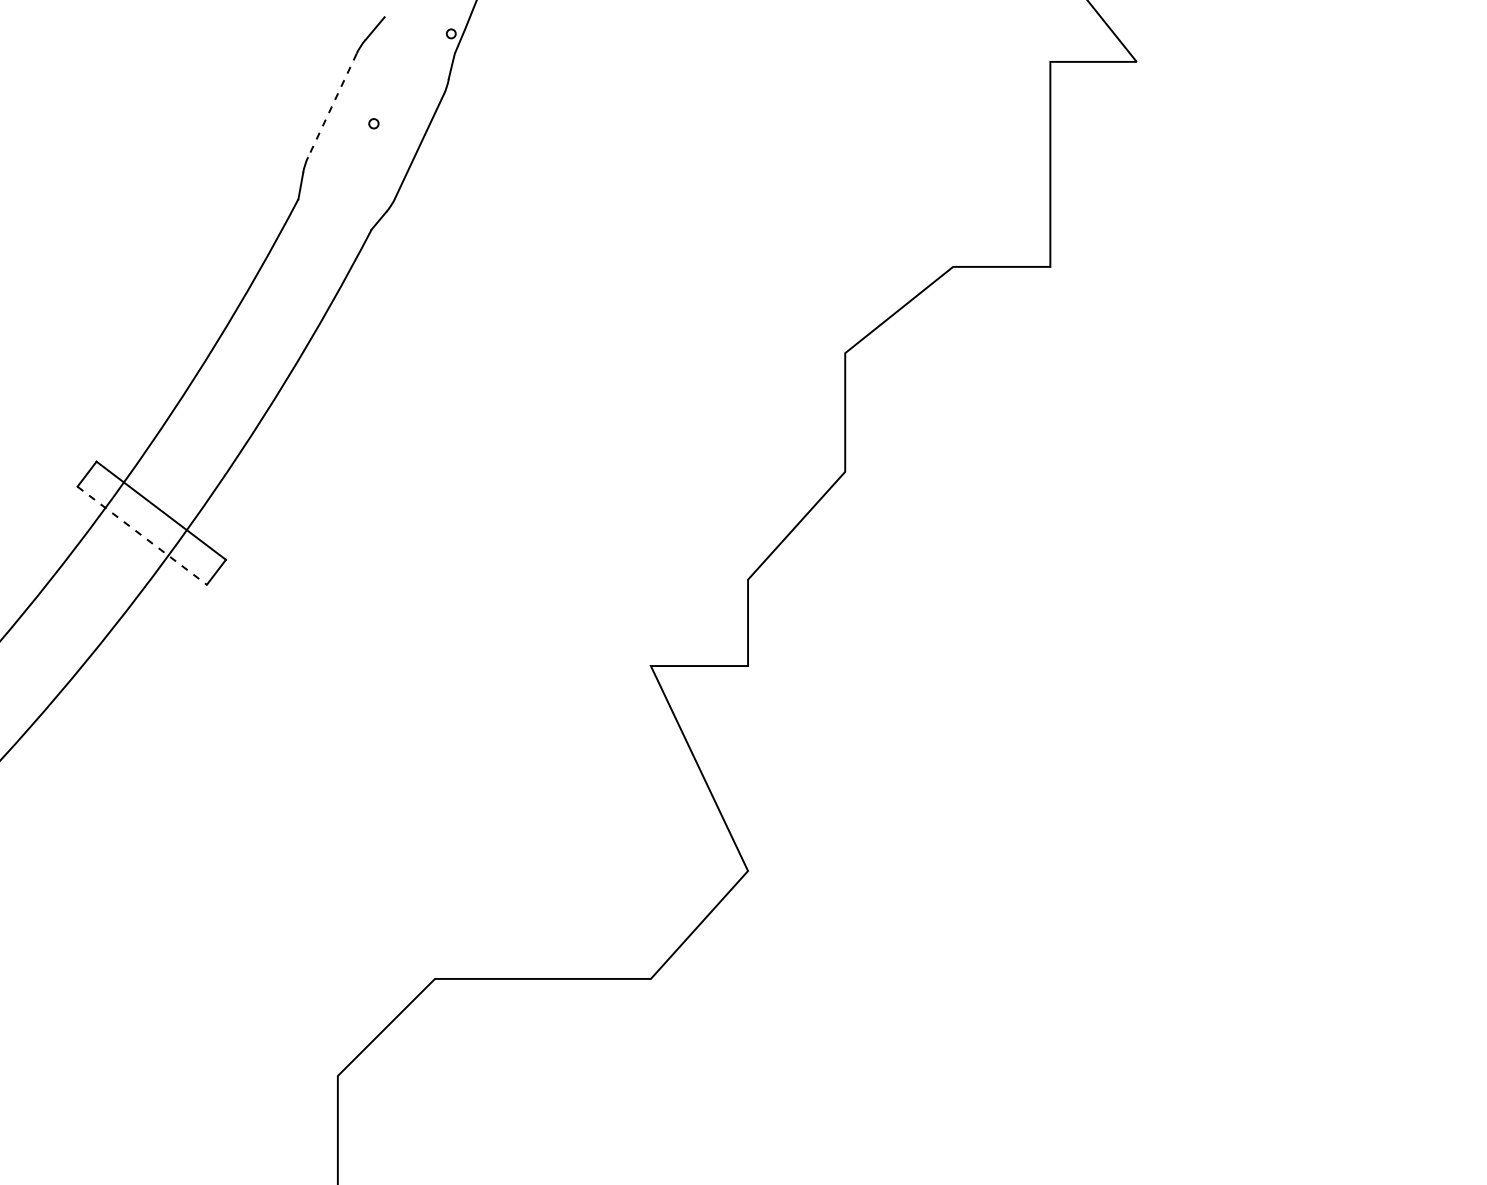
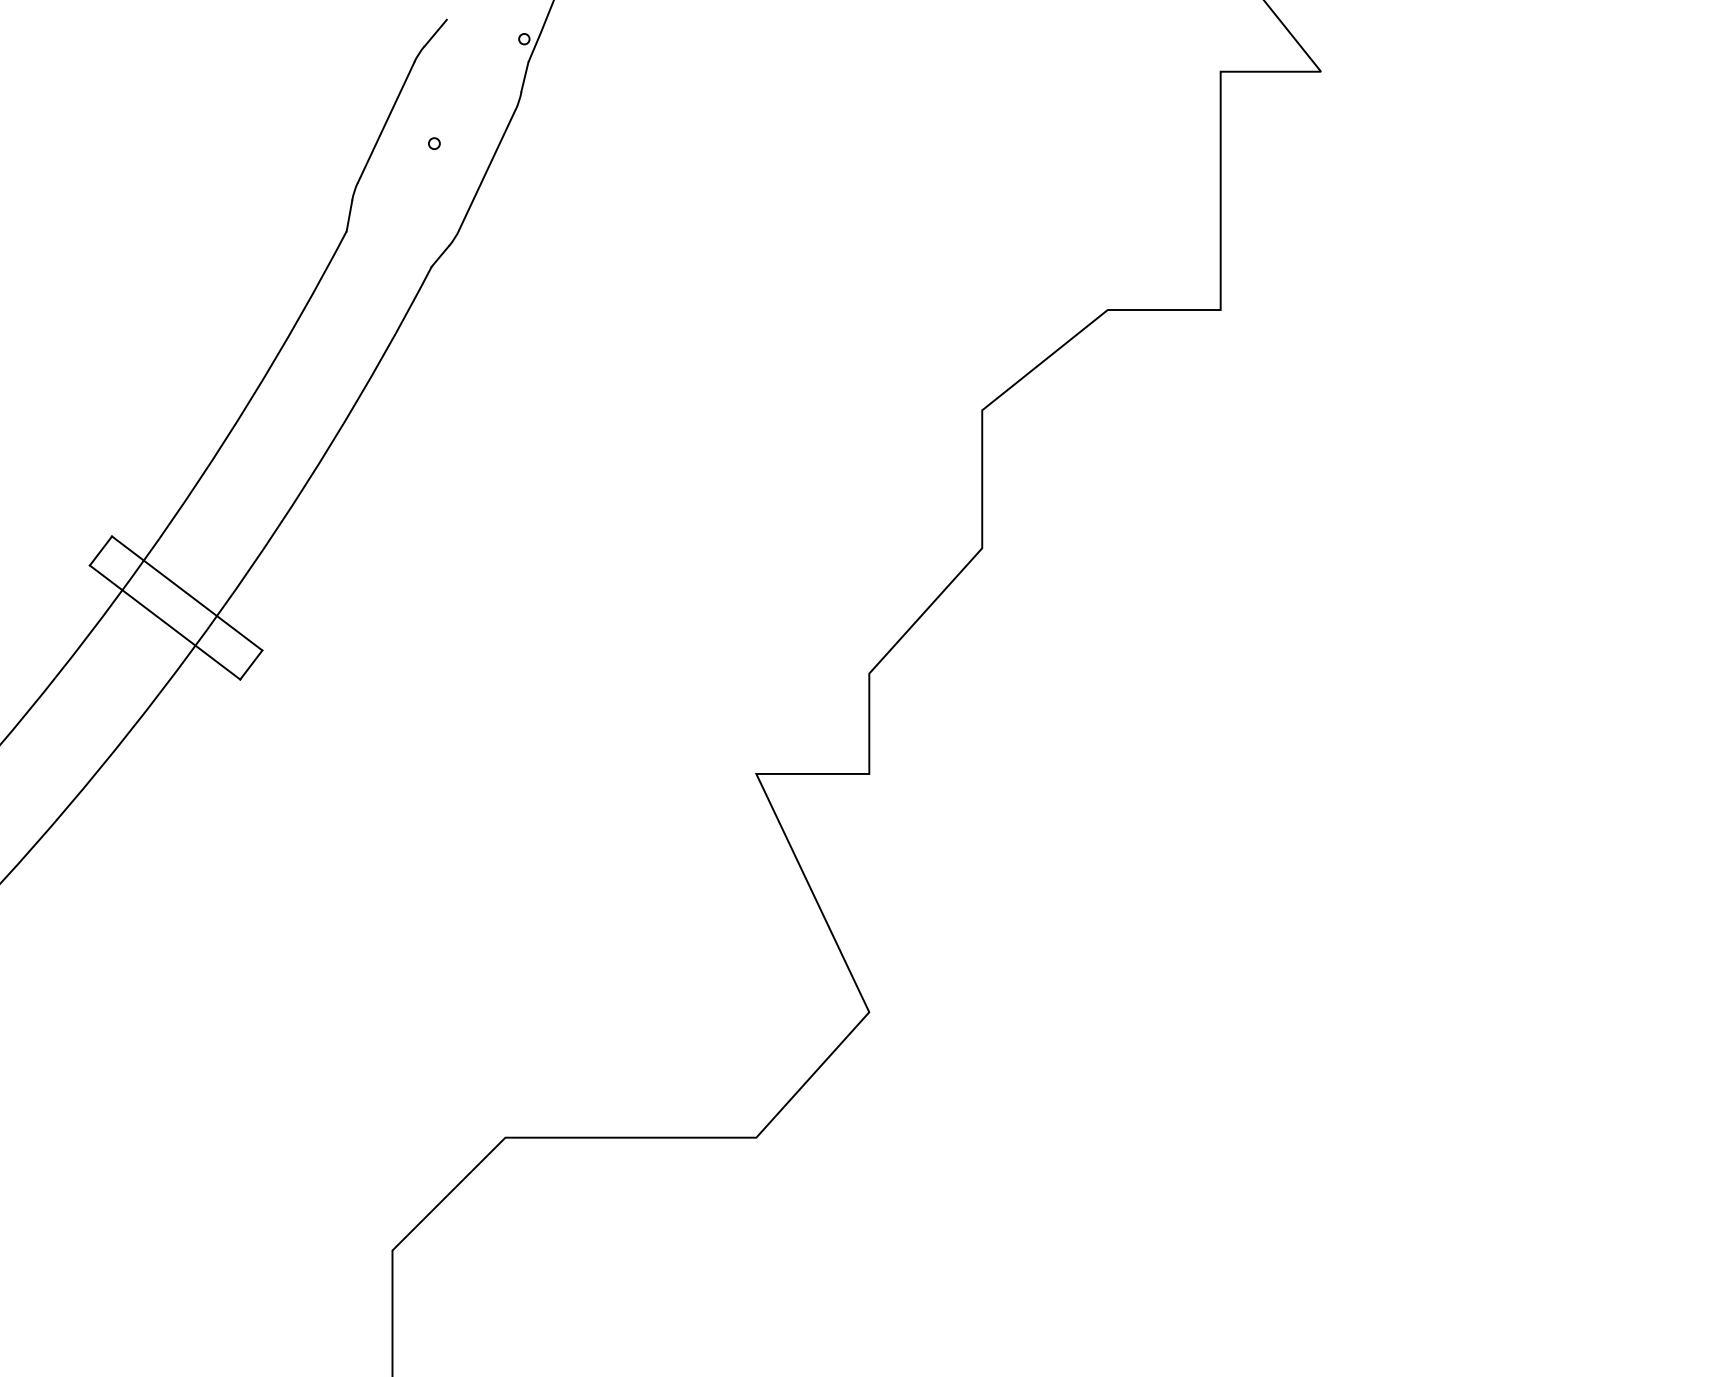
line: (332, 105) -> (386, 122), dashed -> solid
line: (142, 535) -> (165, 622), dashed -> solid

